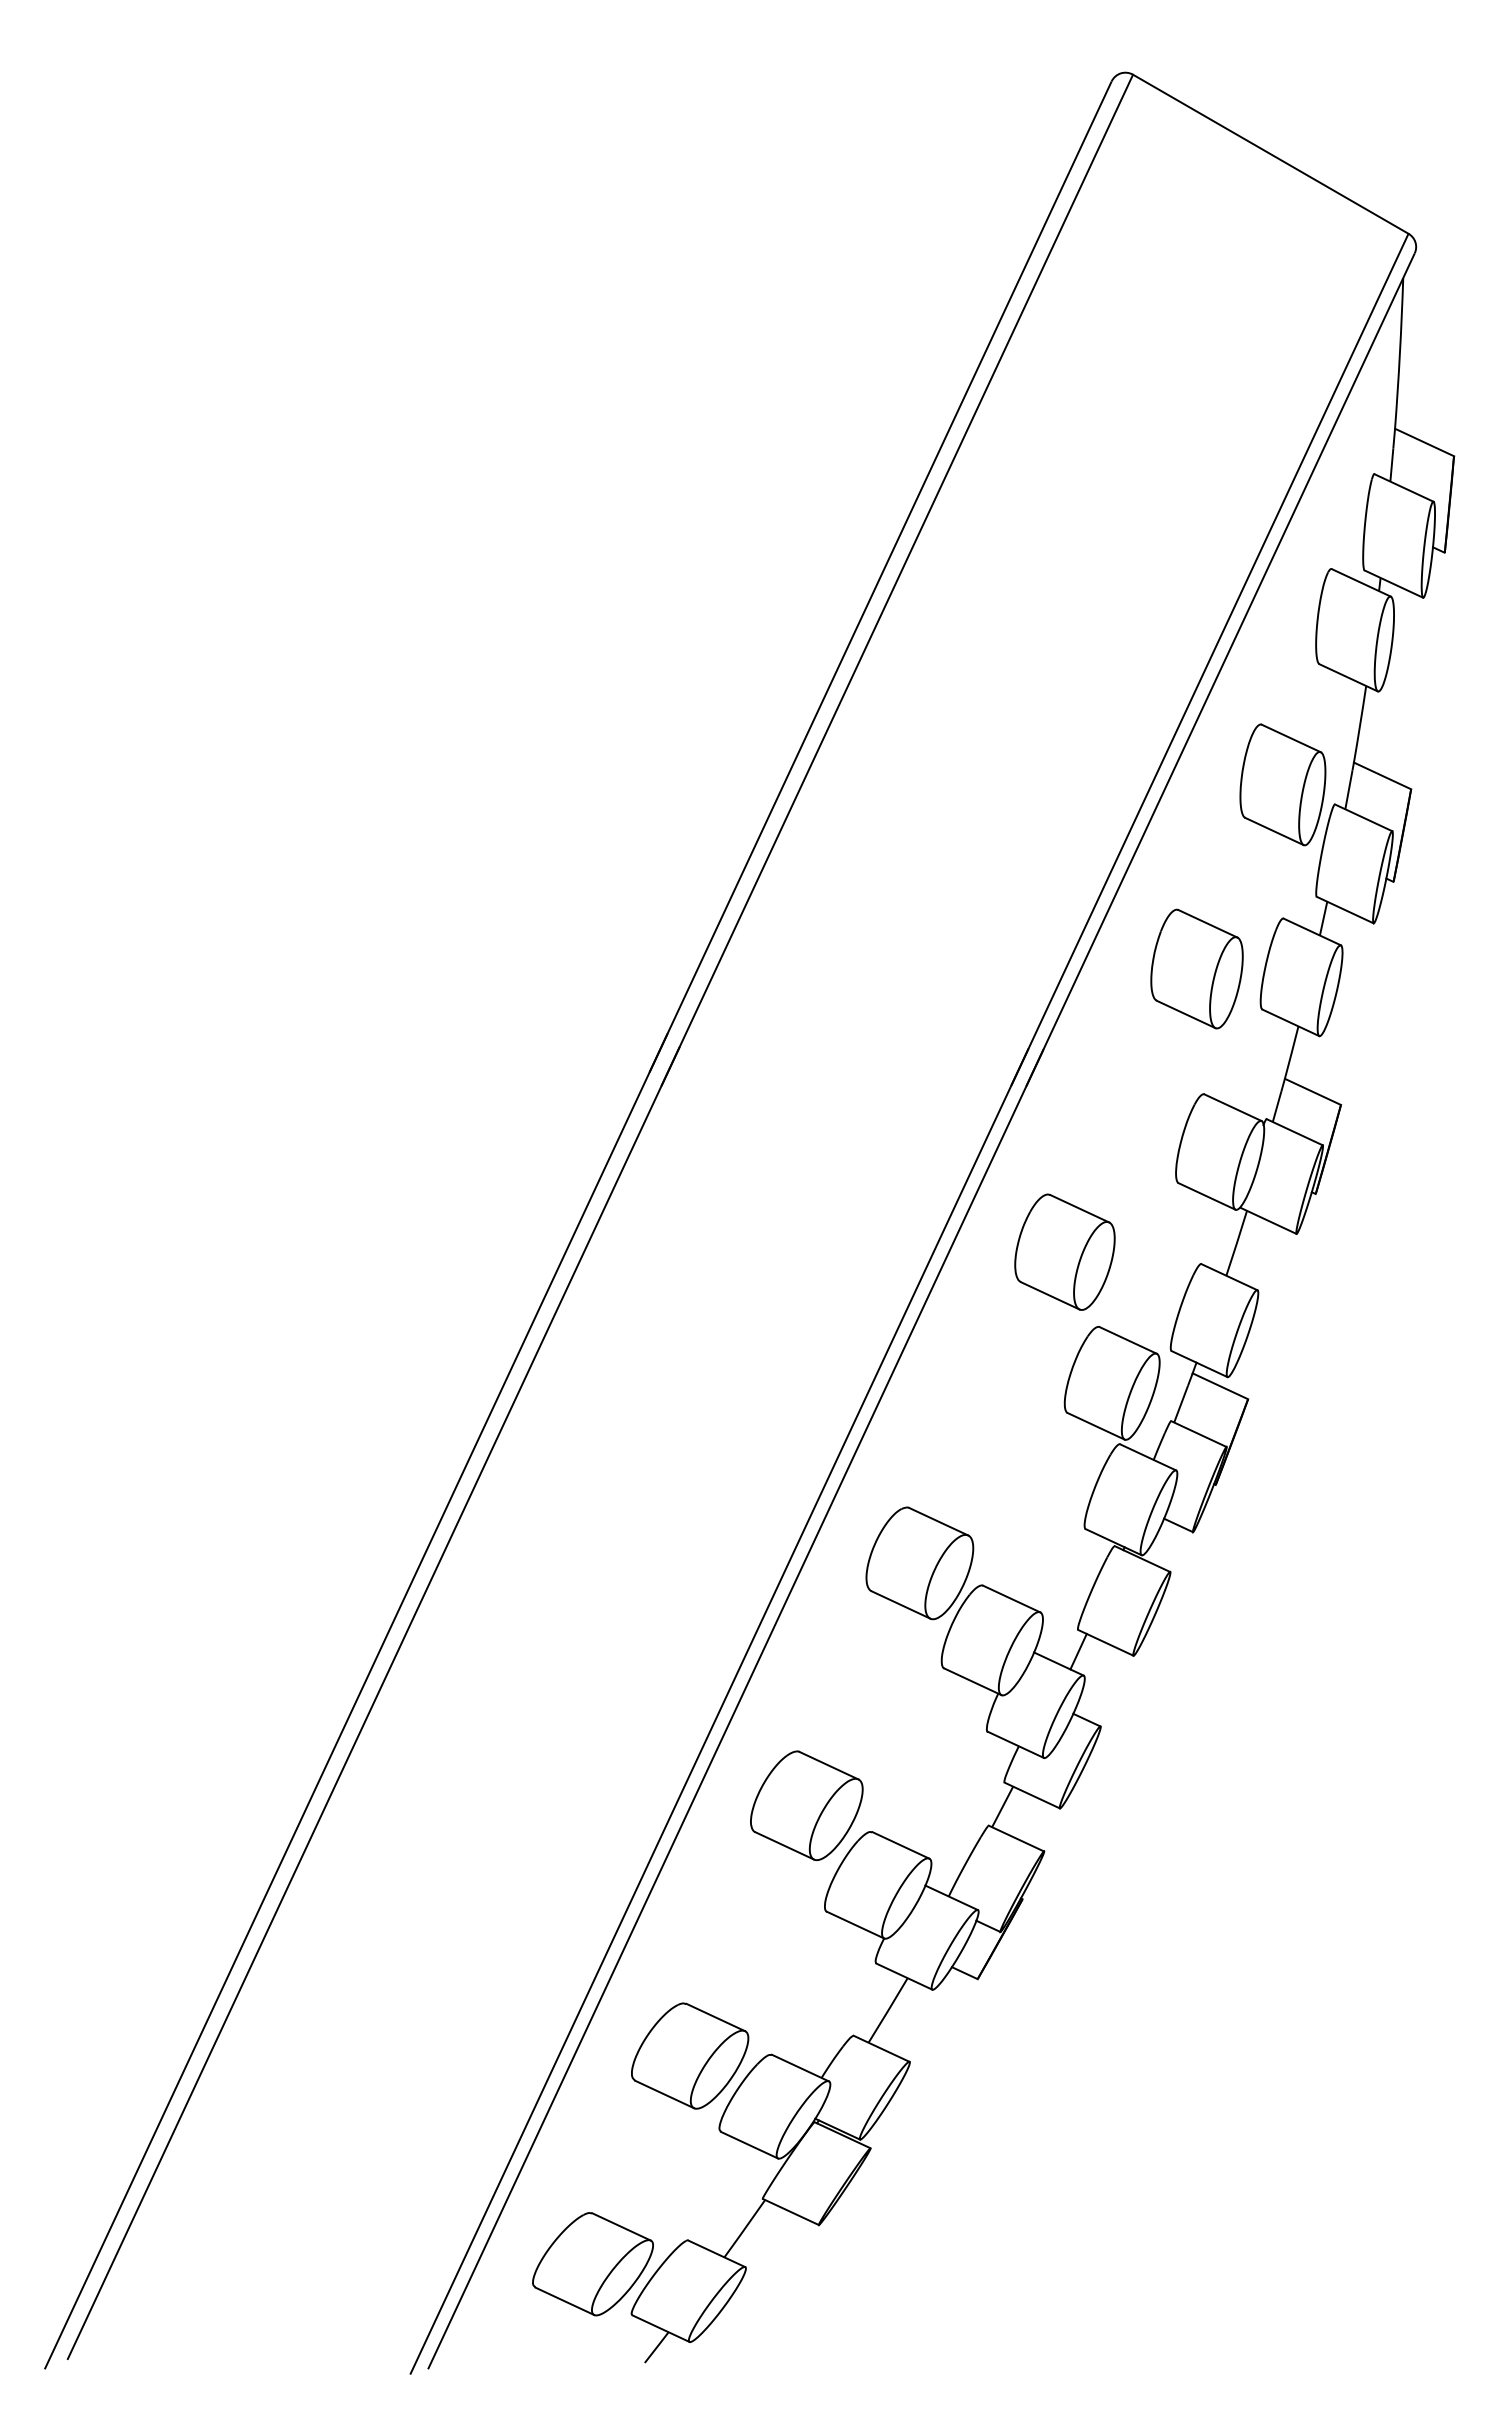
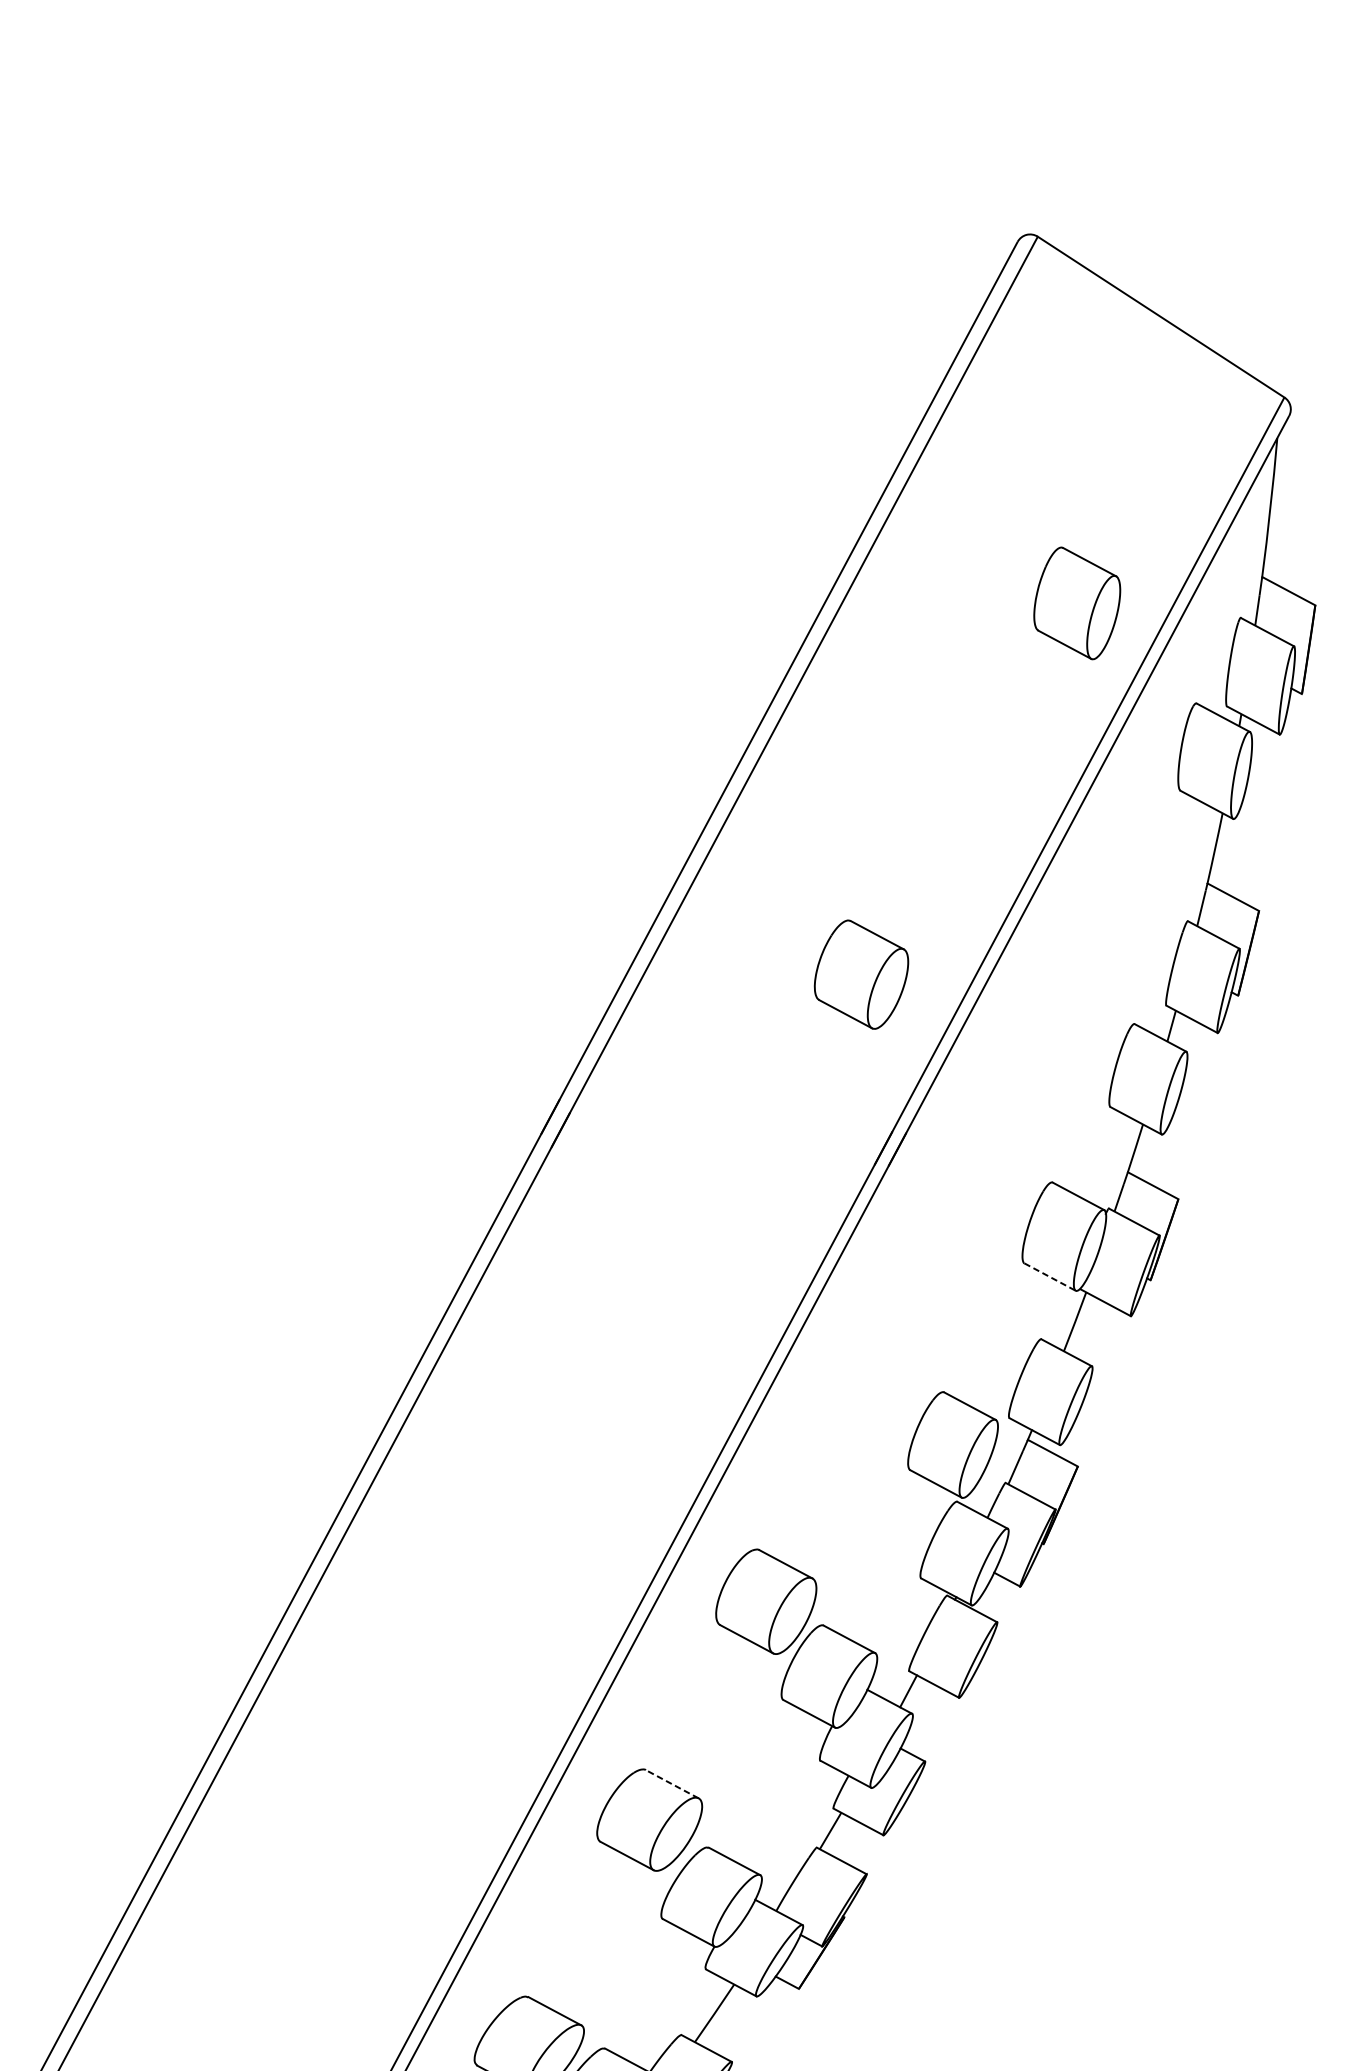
part: (1282, 784) -> (1140, 900), removed
part: (1196, 968) -> (1076, 602), moved
line: (1207, 1196) -> (1050, 1277), solid -> dashed
part: (1064, 1251) -> (861, 973), moved
line: (828, 1765) -> (671, 1784), solid -> dashed

